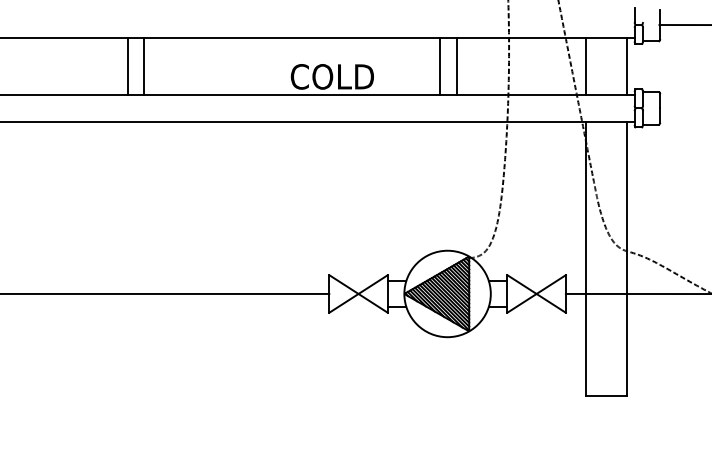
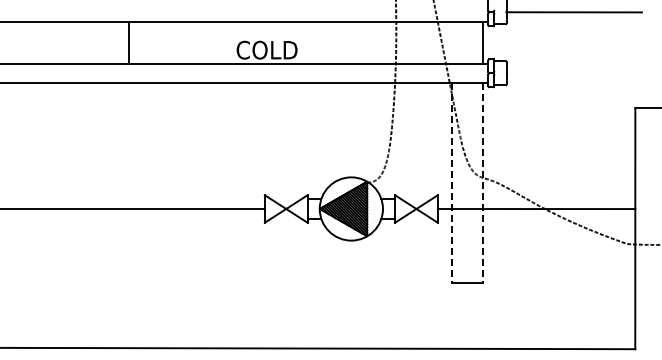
line: (127, 66) -> (117, 42), removed
line: (439, 66) -> (345, 42), removed
line: (457, 66) -> (358, 42), removed
line: (585, 66) -> (452, 42), removed
line: (585, 259) -> (452, 183), solid -> dashed
line: (626, 259) -> (482, 183), solid -> dashed

